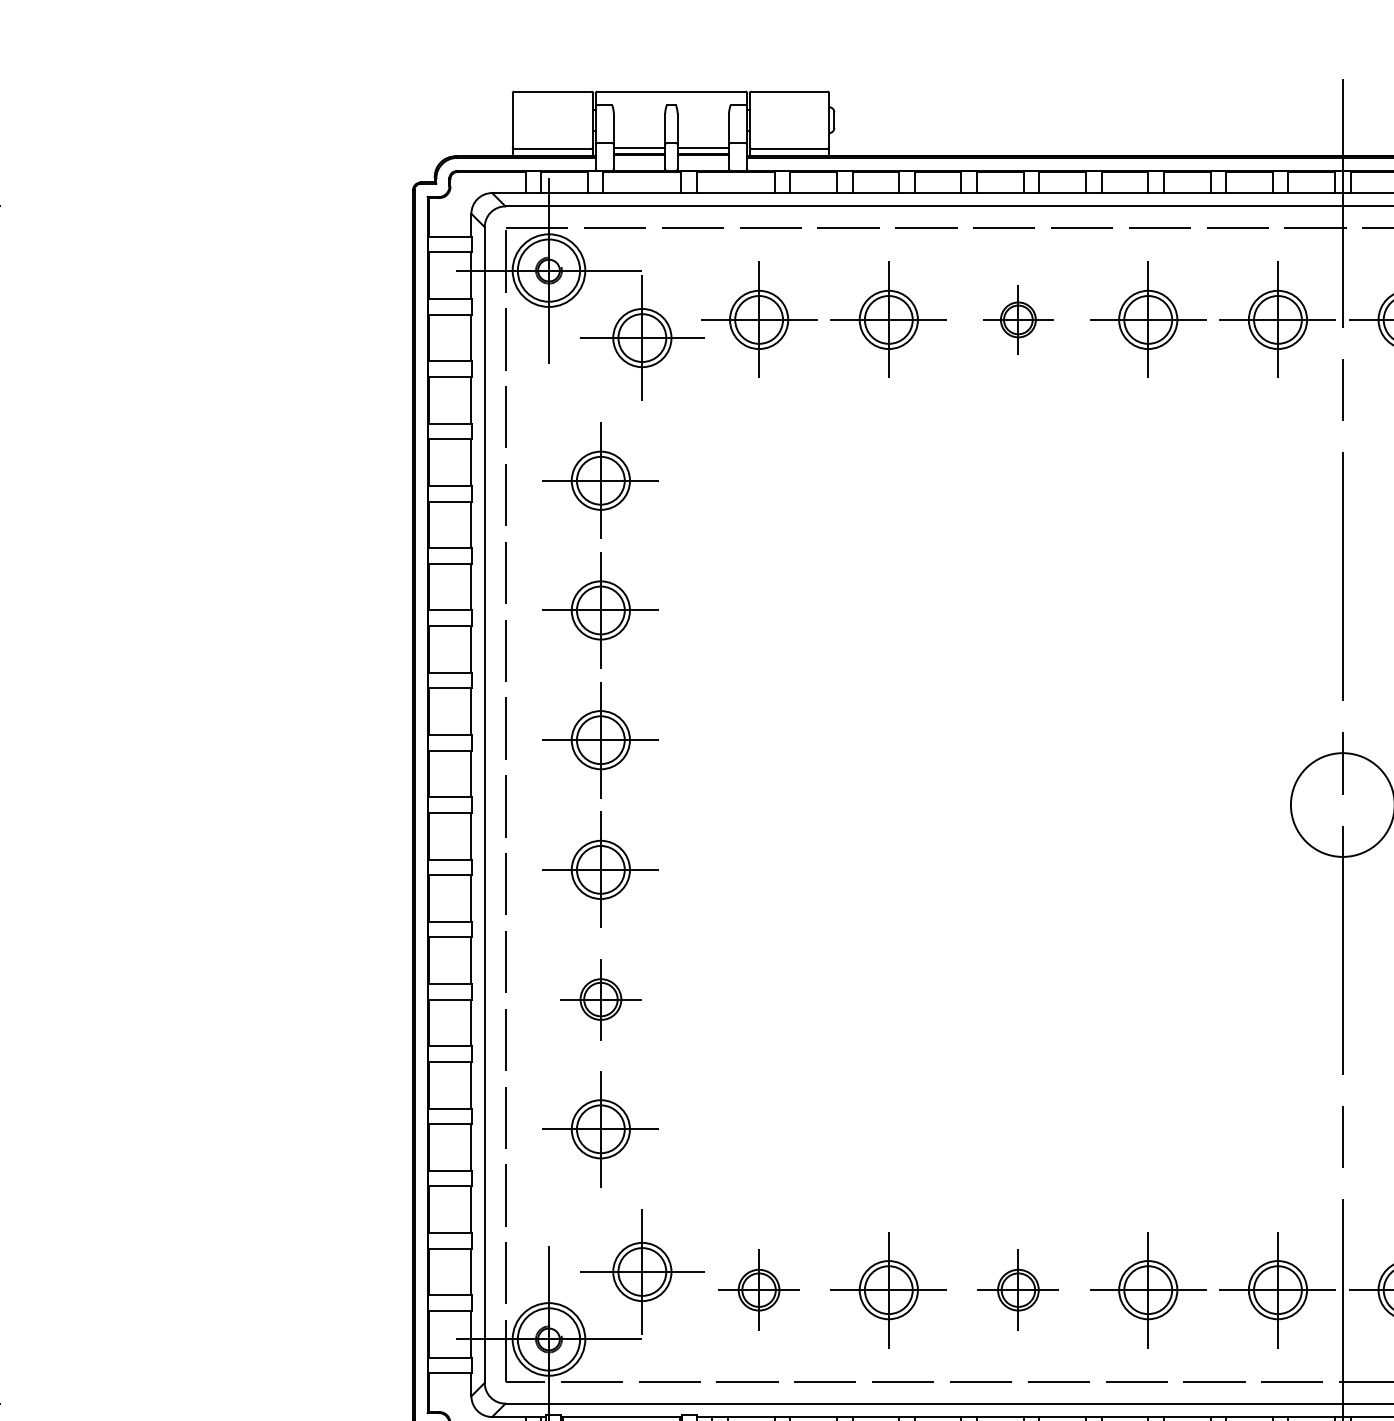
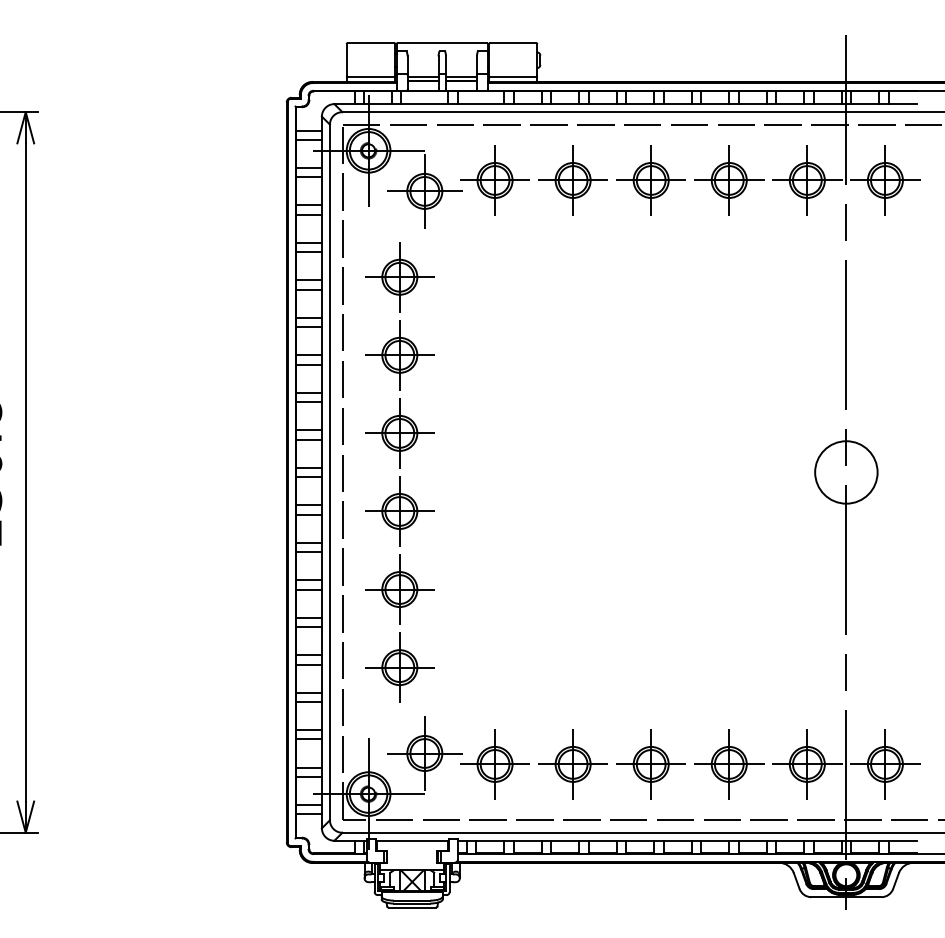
part: (1017, 319) -> (650, 180), size x1.67
part: (600, 999) -> (399, 589), size x1.43
part: (758, 1290) -> (494, 764), size x1.43
part: (1017, 1290) -> (650, 764), size x1.43

